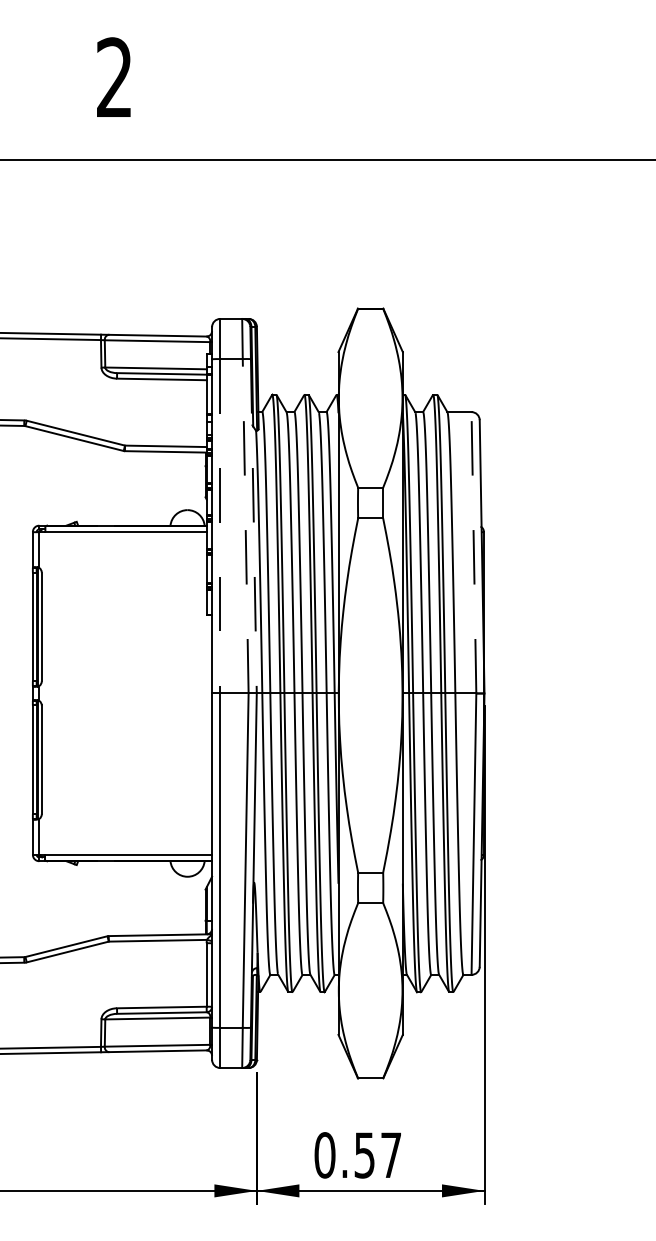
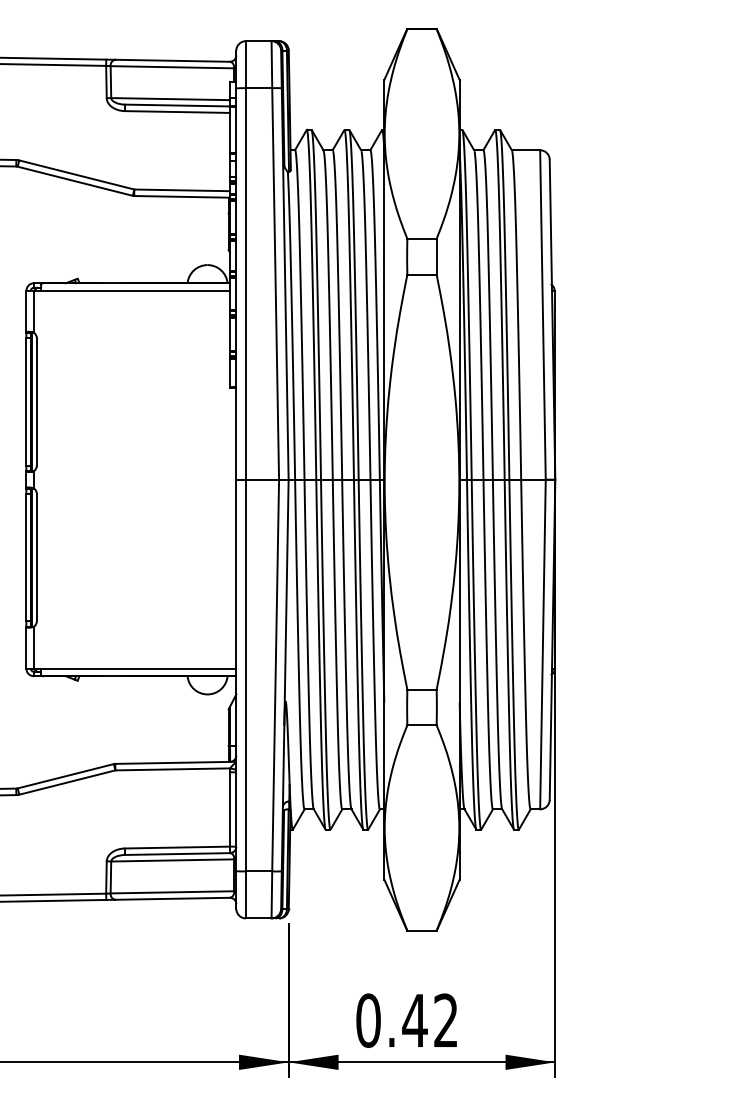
line: (245, 525) -> (275, 283), dashed -> solid
line: (220, 526) -> (246, 284), dashed -> solid
line: (253, 526) -> (284, 284), dashed -> solid
line: (473, 552) -> (542, 314), dashed -> solid
text: (376, 1155) -> (428, 1020), 0.57 -> 0.42

